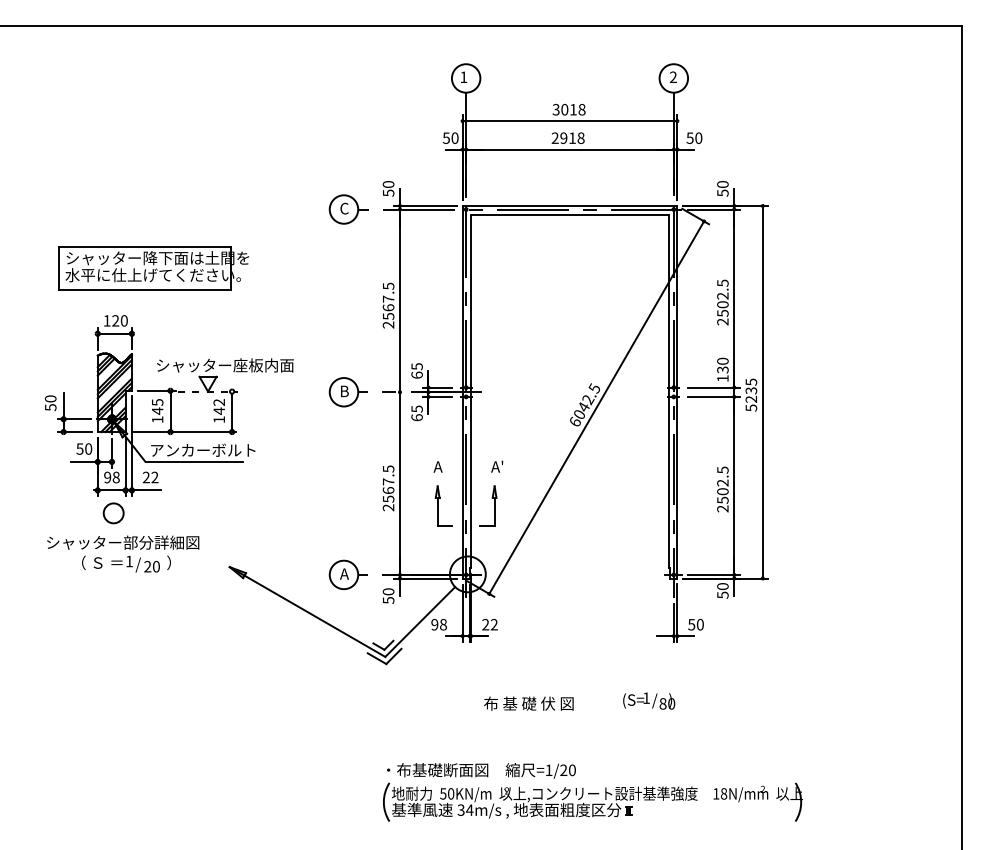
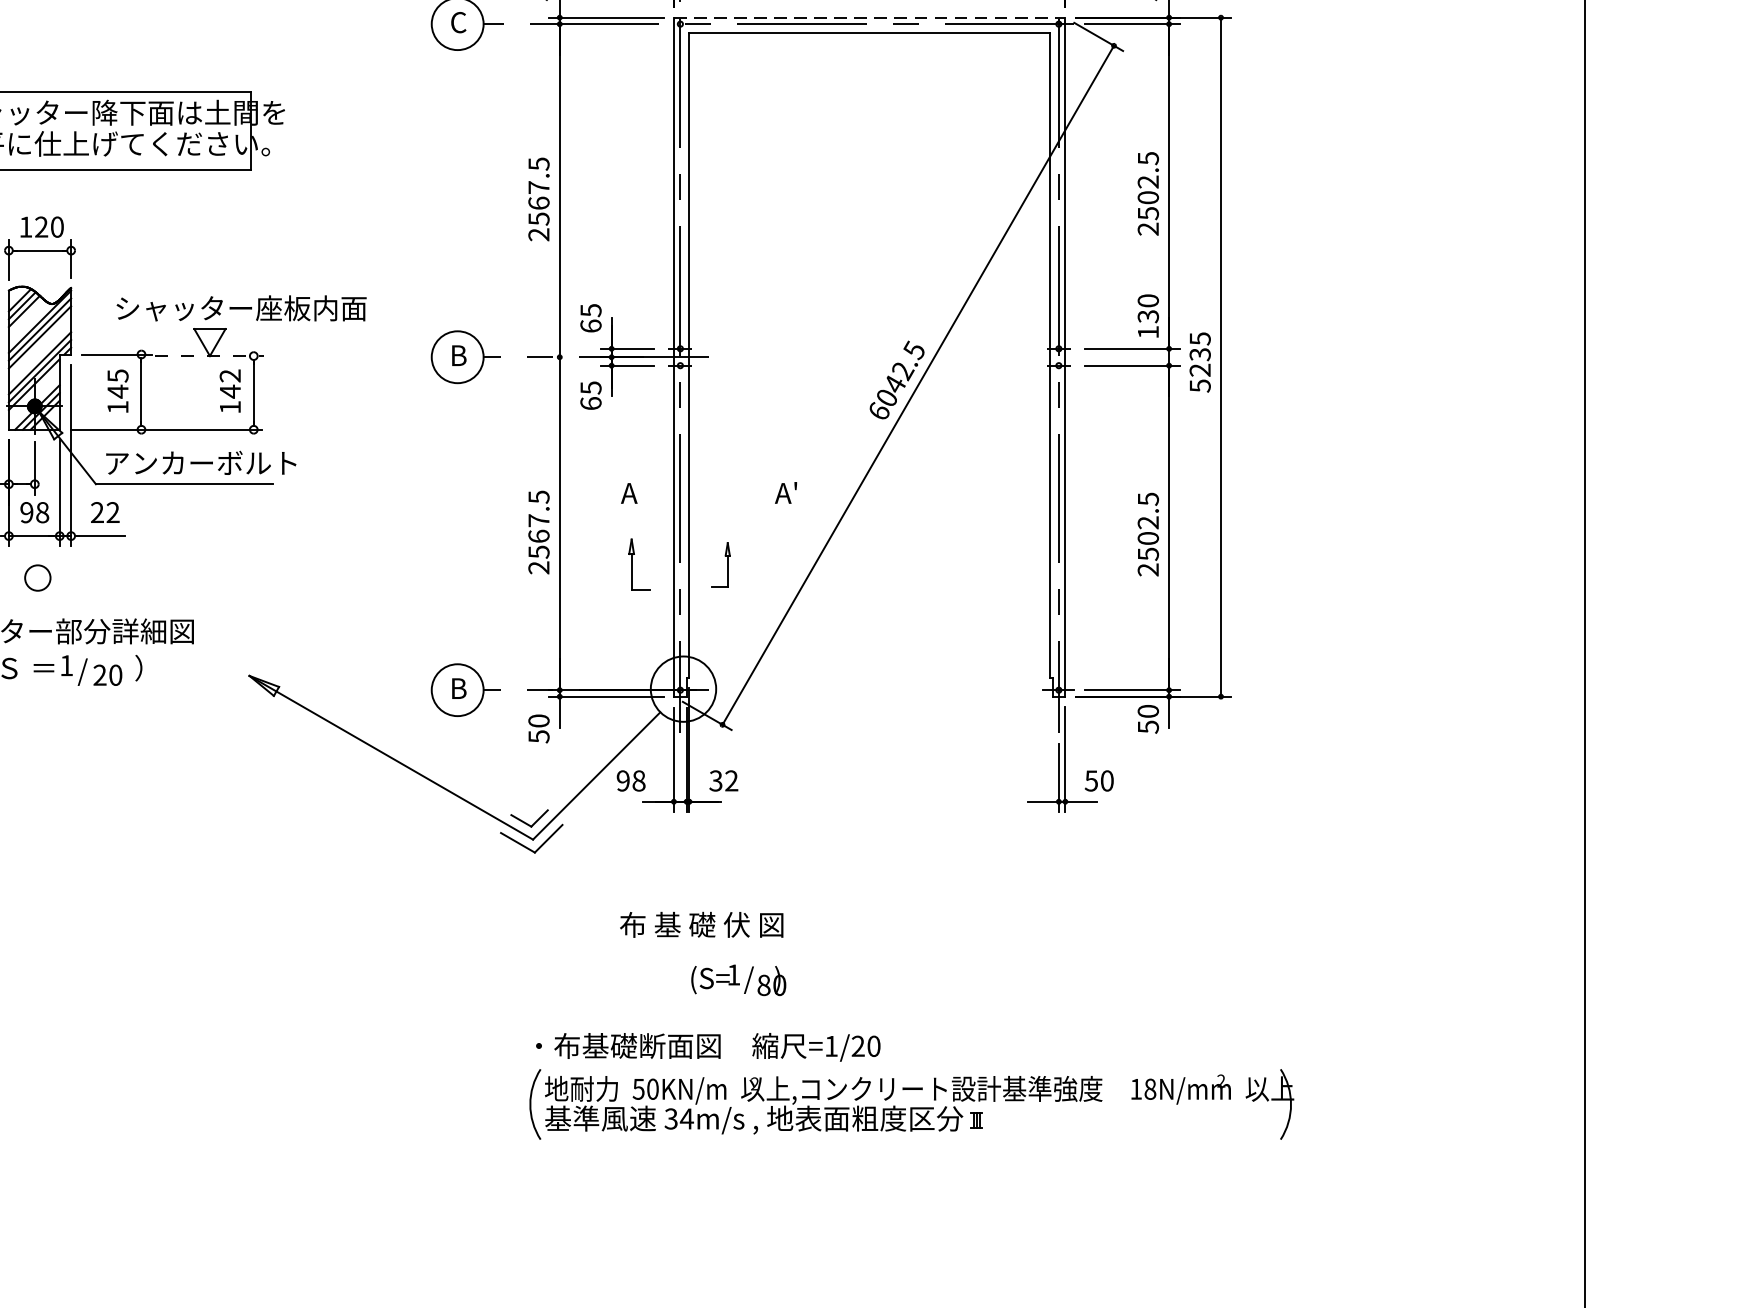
line: (570, 205) -> (870, 16), solid -> dashed
text: (497, 466) -> (786, 492), moved
part: (443, 505) -> (639, 563), size x0.7
part: (488, 505) -> (721, 563), size x0.6
circle: (113, 513) -> (37, 578), size x0.7
text: (344, 573) -> (458, 687), A -> B
text: (485, 624) -> (715, 780), 22 -> 32
text: (649, 700) -> (739, 979), moved
text: (528, 703) -> (701, 924), moved

